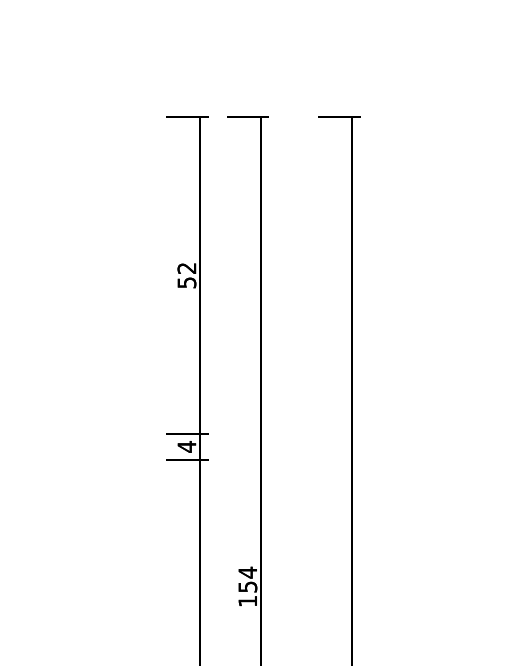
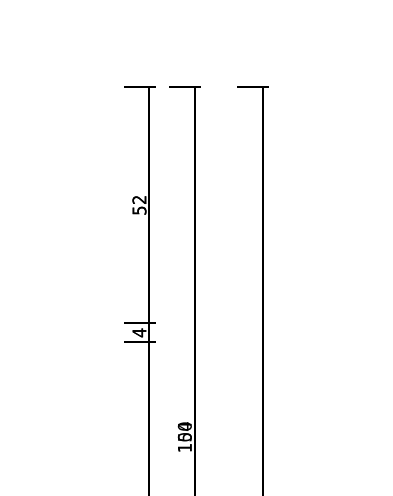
text: (247, 579) -> (184, 431), 154 -> 100

